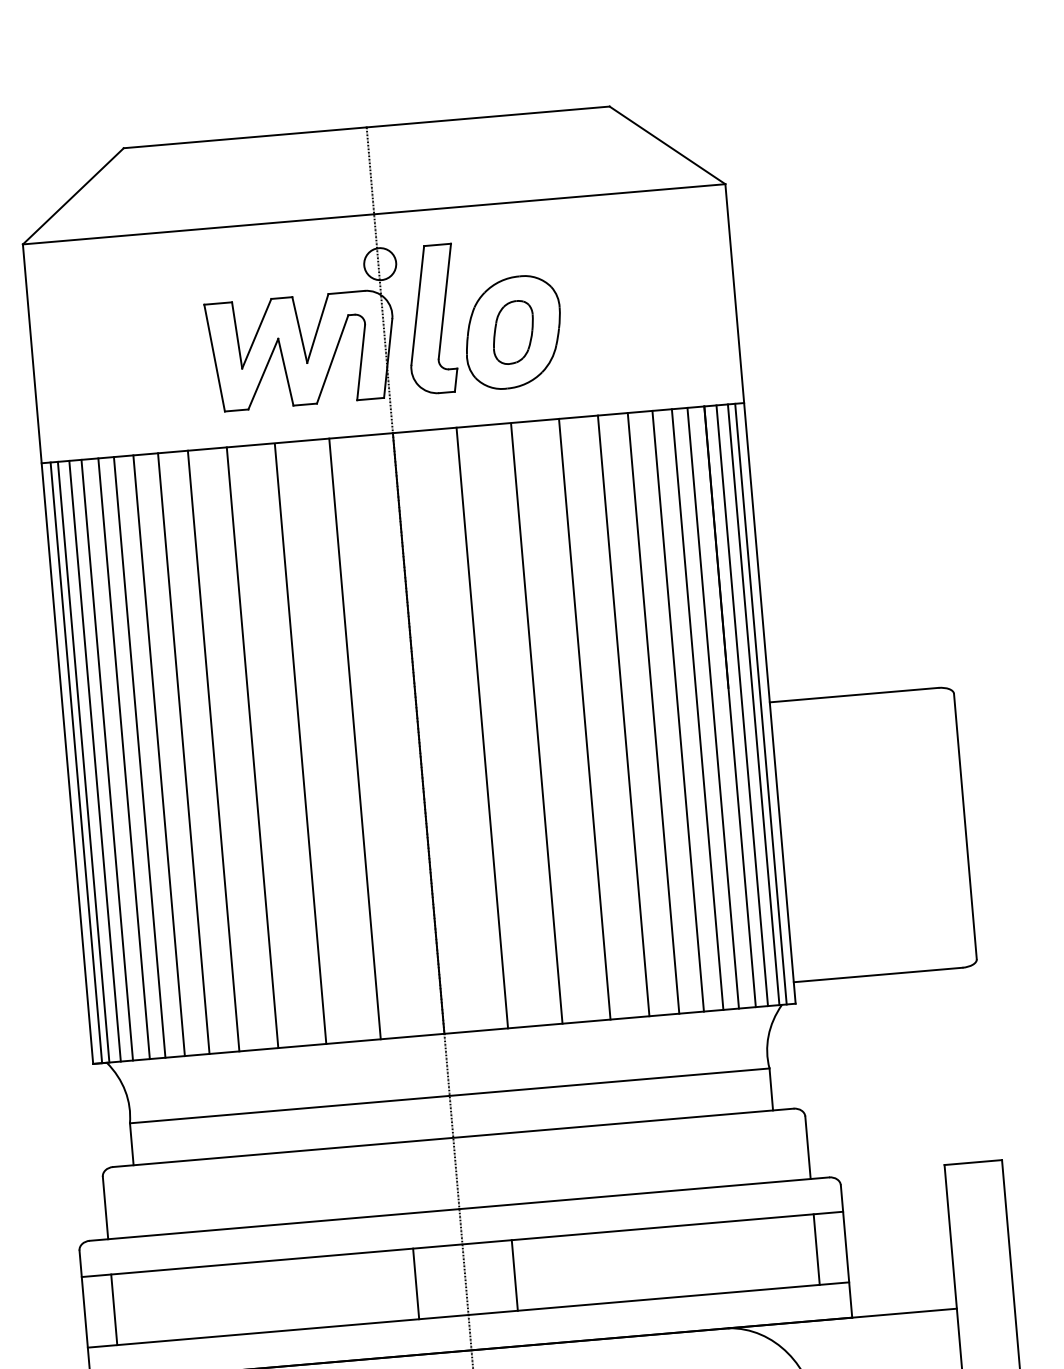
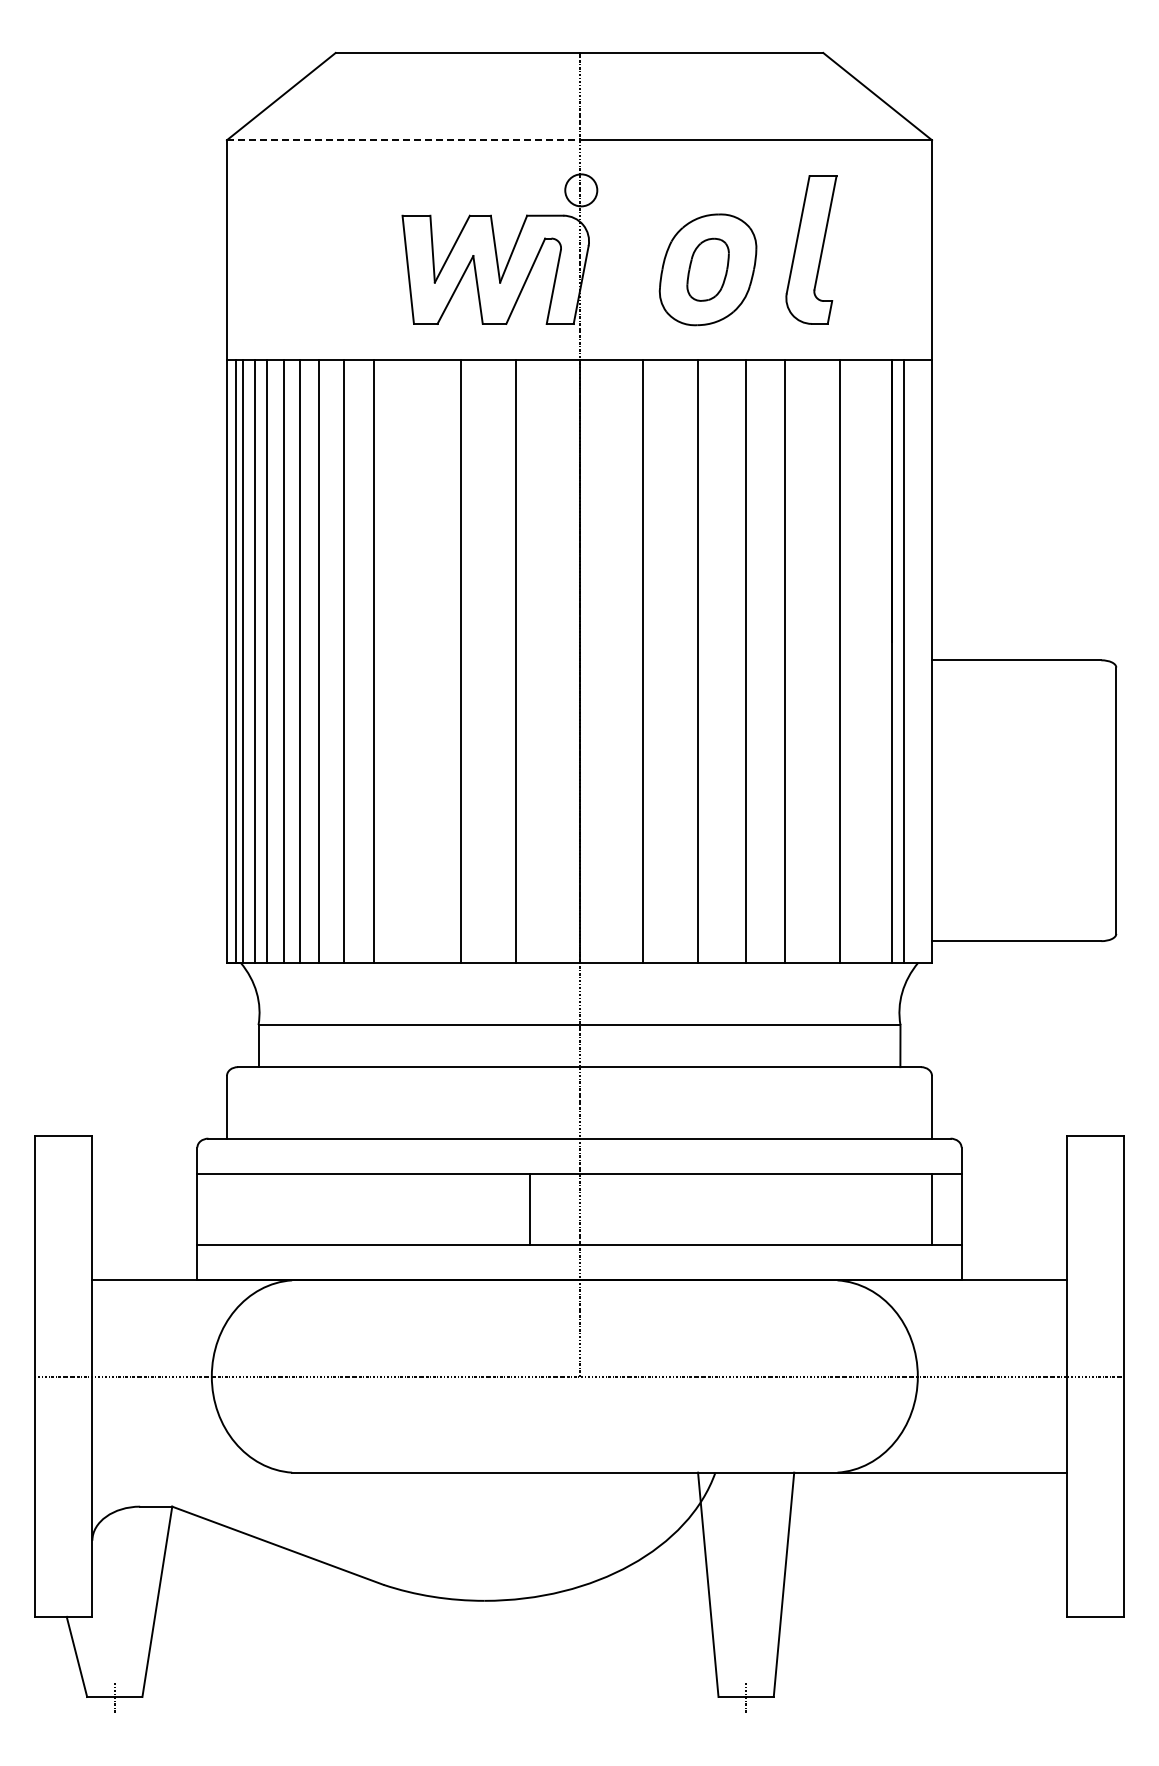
line: (198, 229) -> (403, 140), solid -> dashed
part: (432, 319) -> (811, 249), moved
line: (761, 703) -> (923, 660), removed
line: (753, 704) -> (915, 660), removed
line: (713, 707) -> (875, 660), removed
line: (697, 708) -> (859, 660), removed
line: (653, 712) -> (815, 660), removed
line: (252, 746) -> (412, 660), removed
line: (515, 1275) -> (629, 1209), removed
line: (113, 1309) -> (226, 1209), removed

